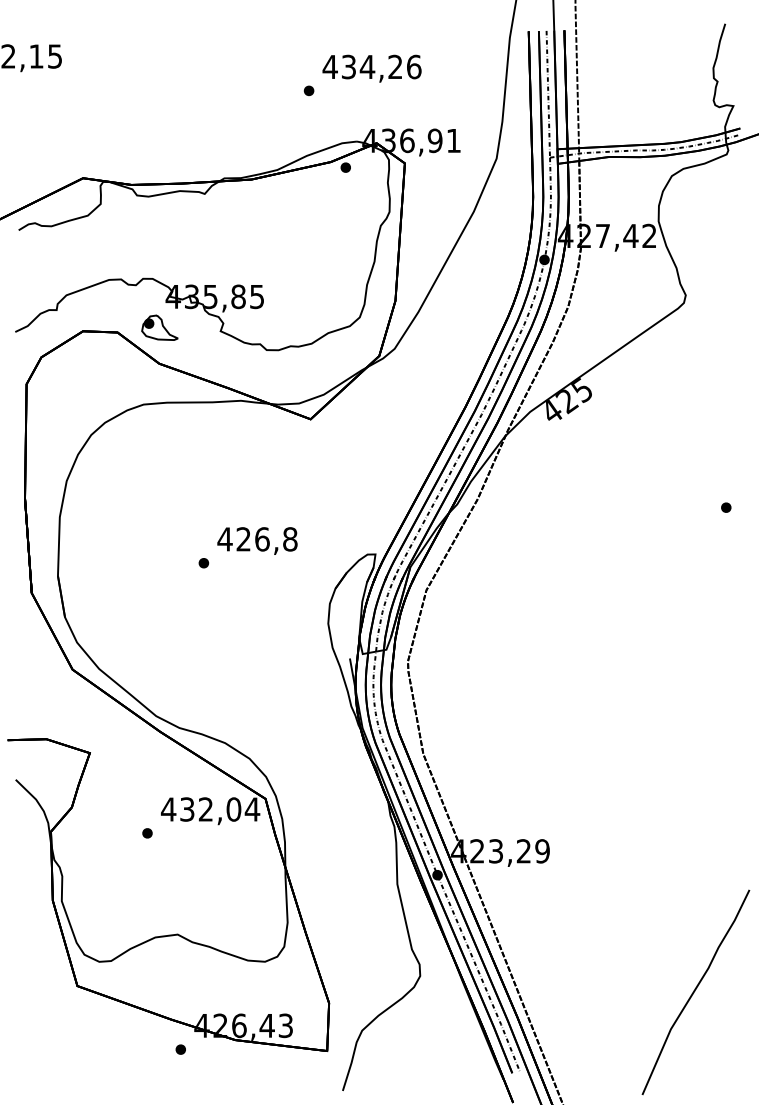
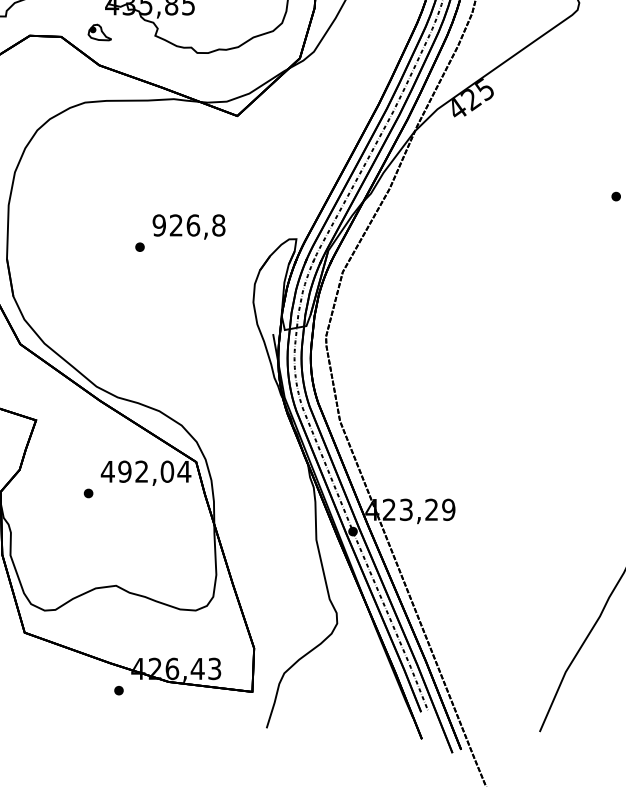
part: (159, 327) -> (99, 32), size x0.7
text: (224, 539) -> (158, 225), 426,8 -> 926,8
text: (187, 809) -> (125, 471), 432,04 -> 492,04

